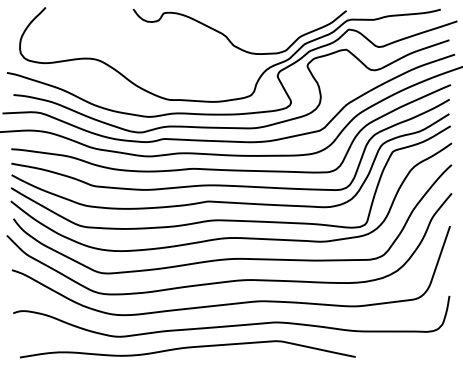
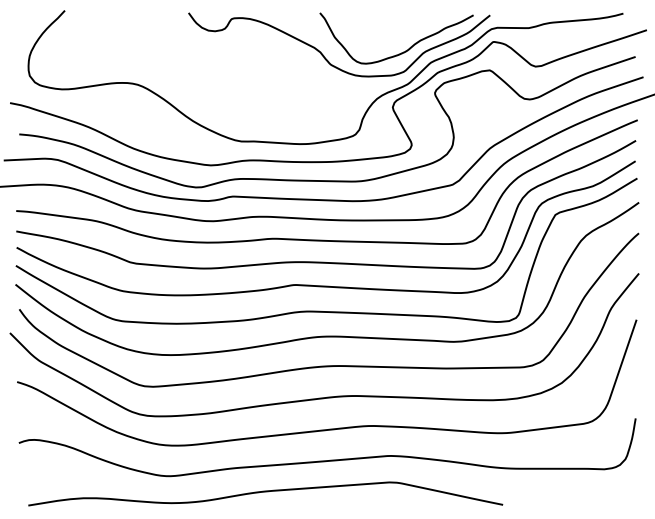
curve: (285, 36) -> (403, 51), added

